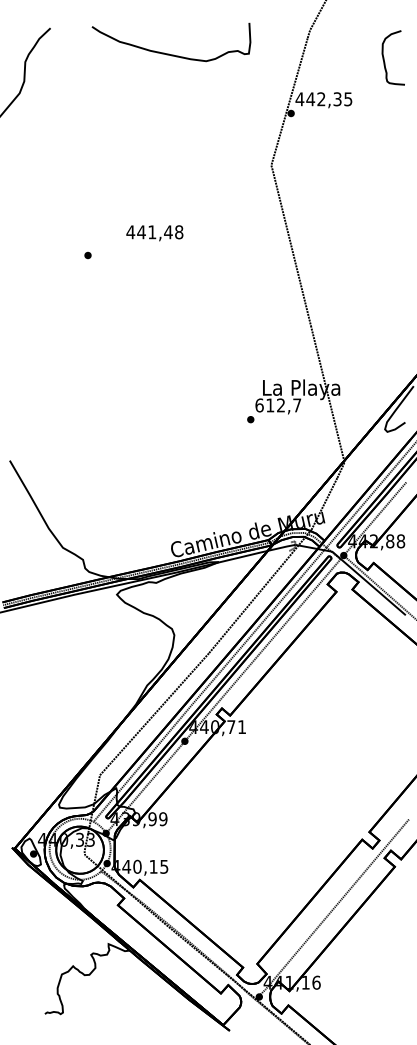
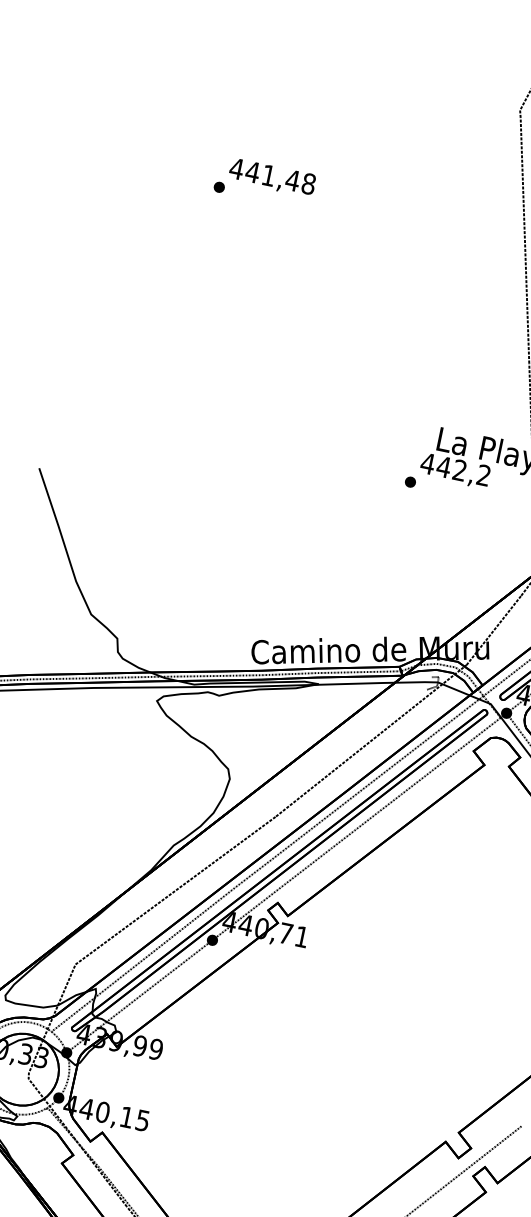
text: (154, 233) -> (271, 178), moved
text: (278, 405) -> (456, 469), 612,7 -> 442,2

